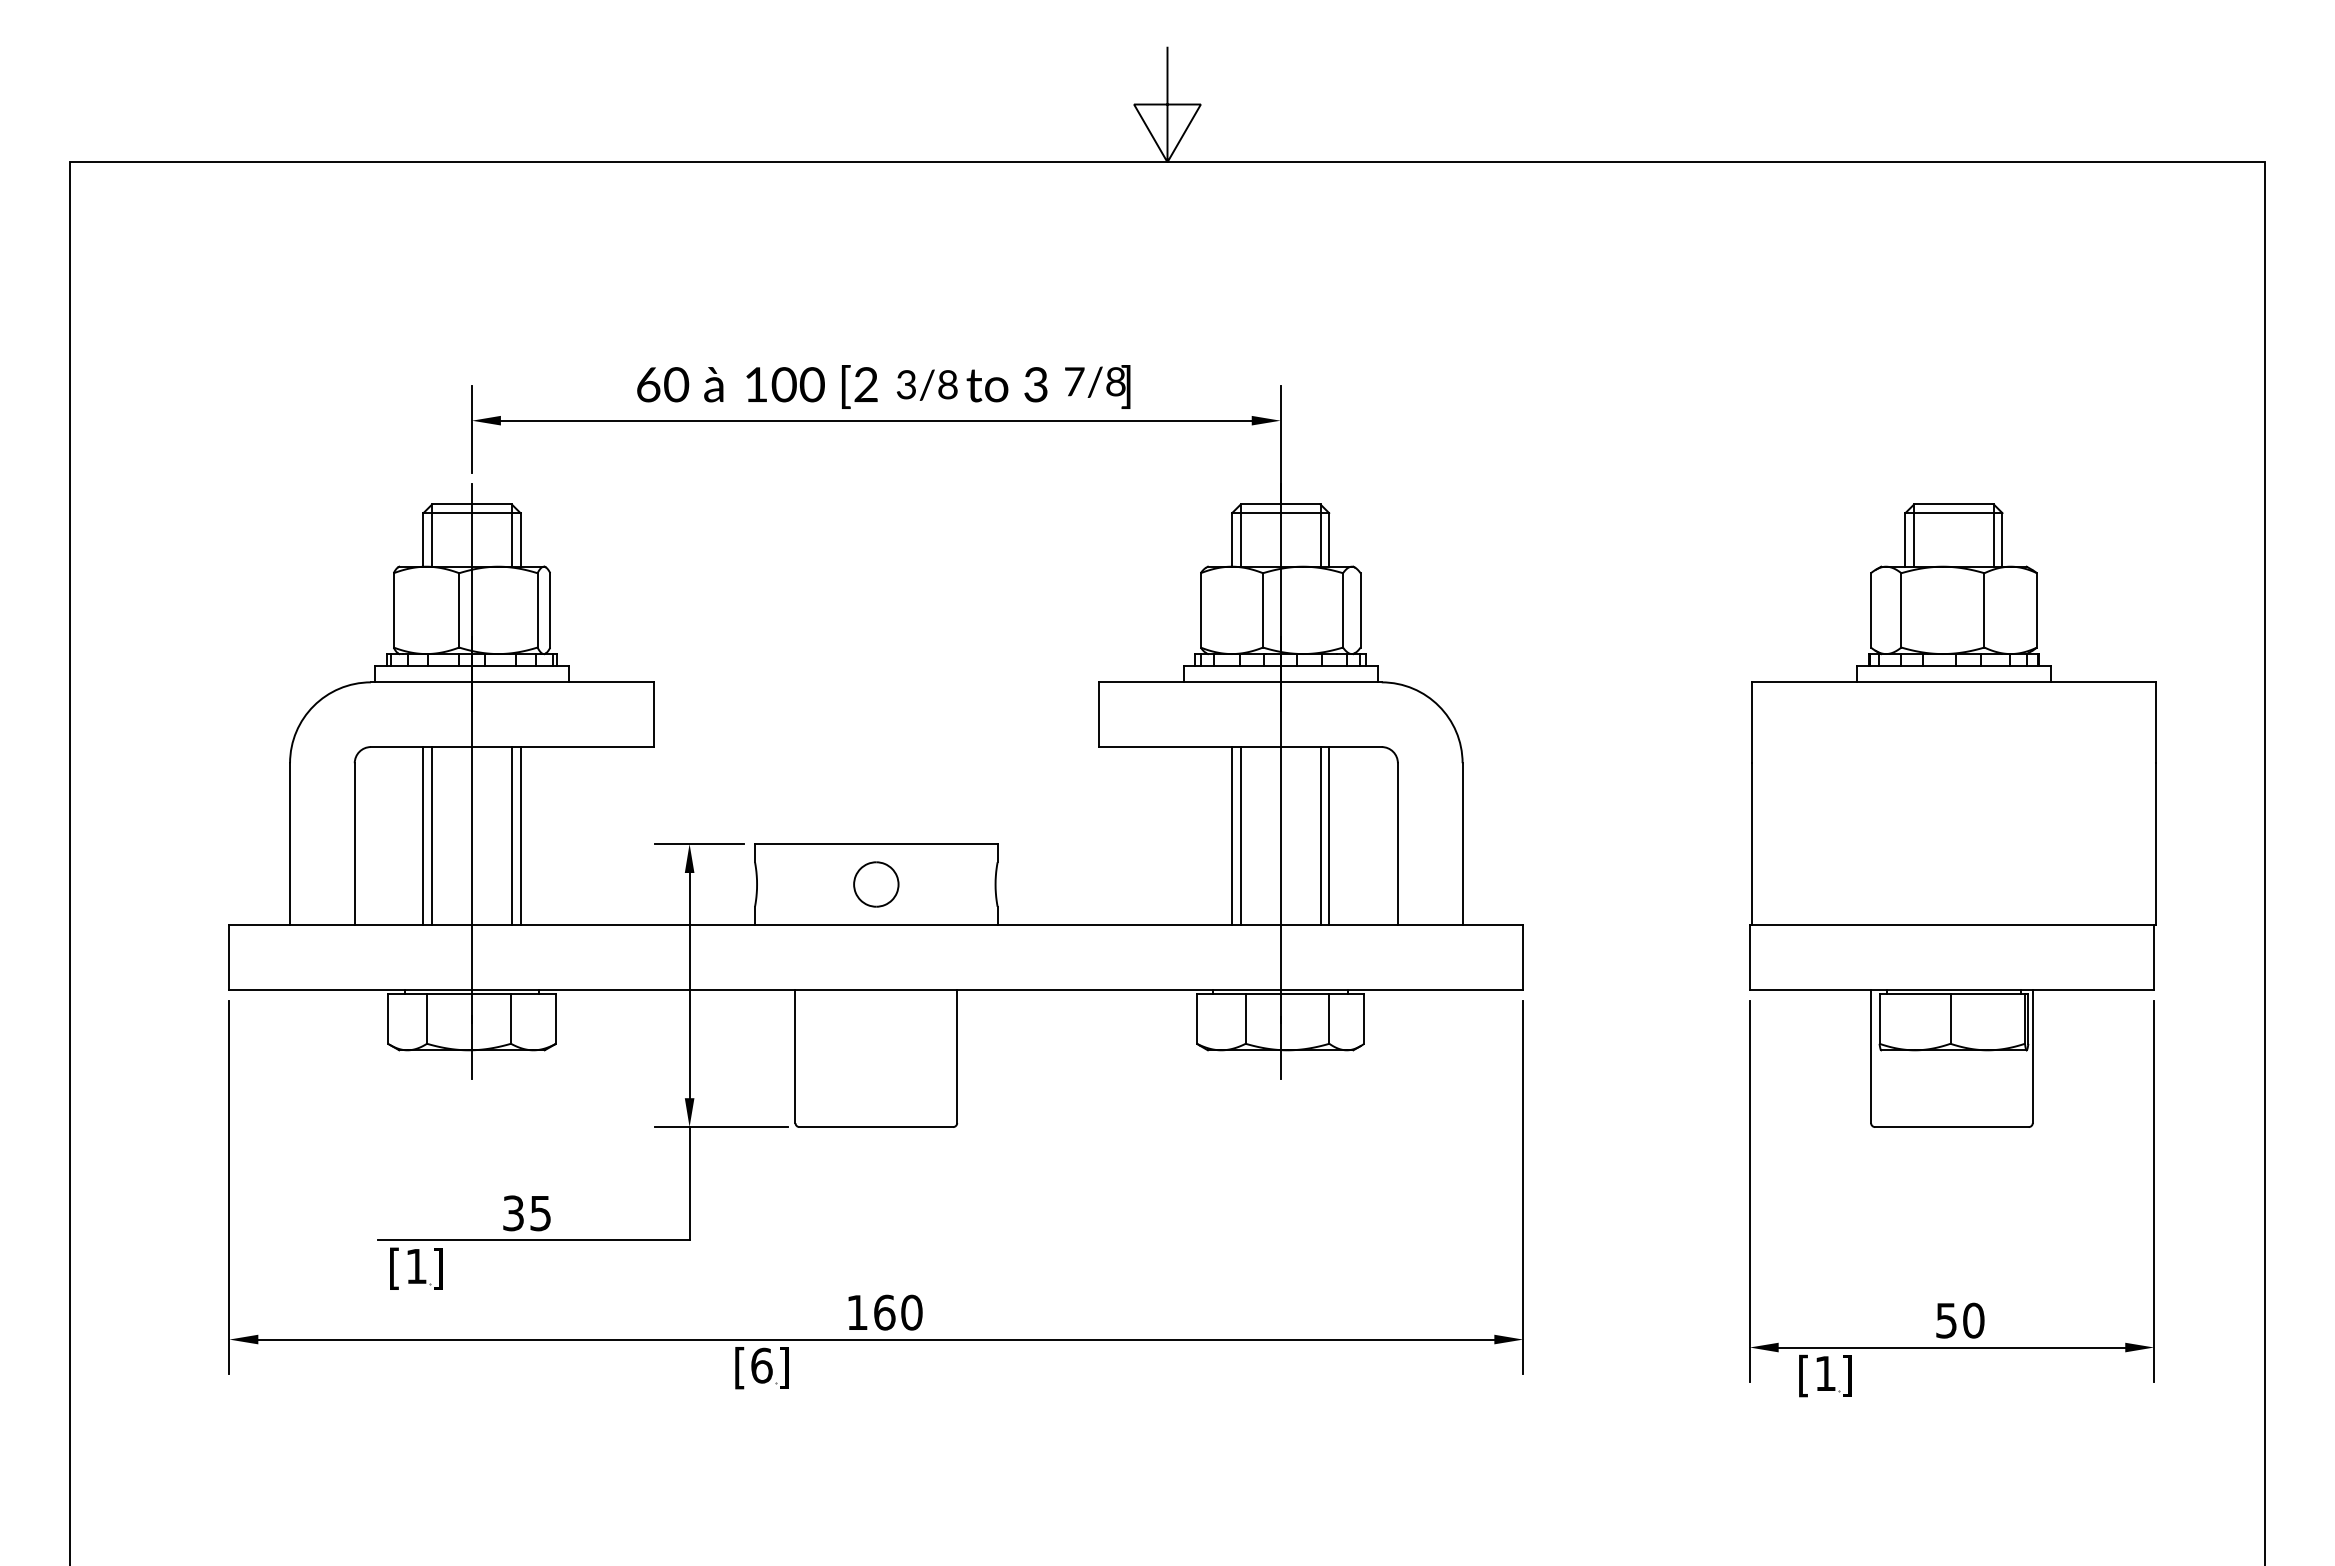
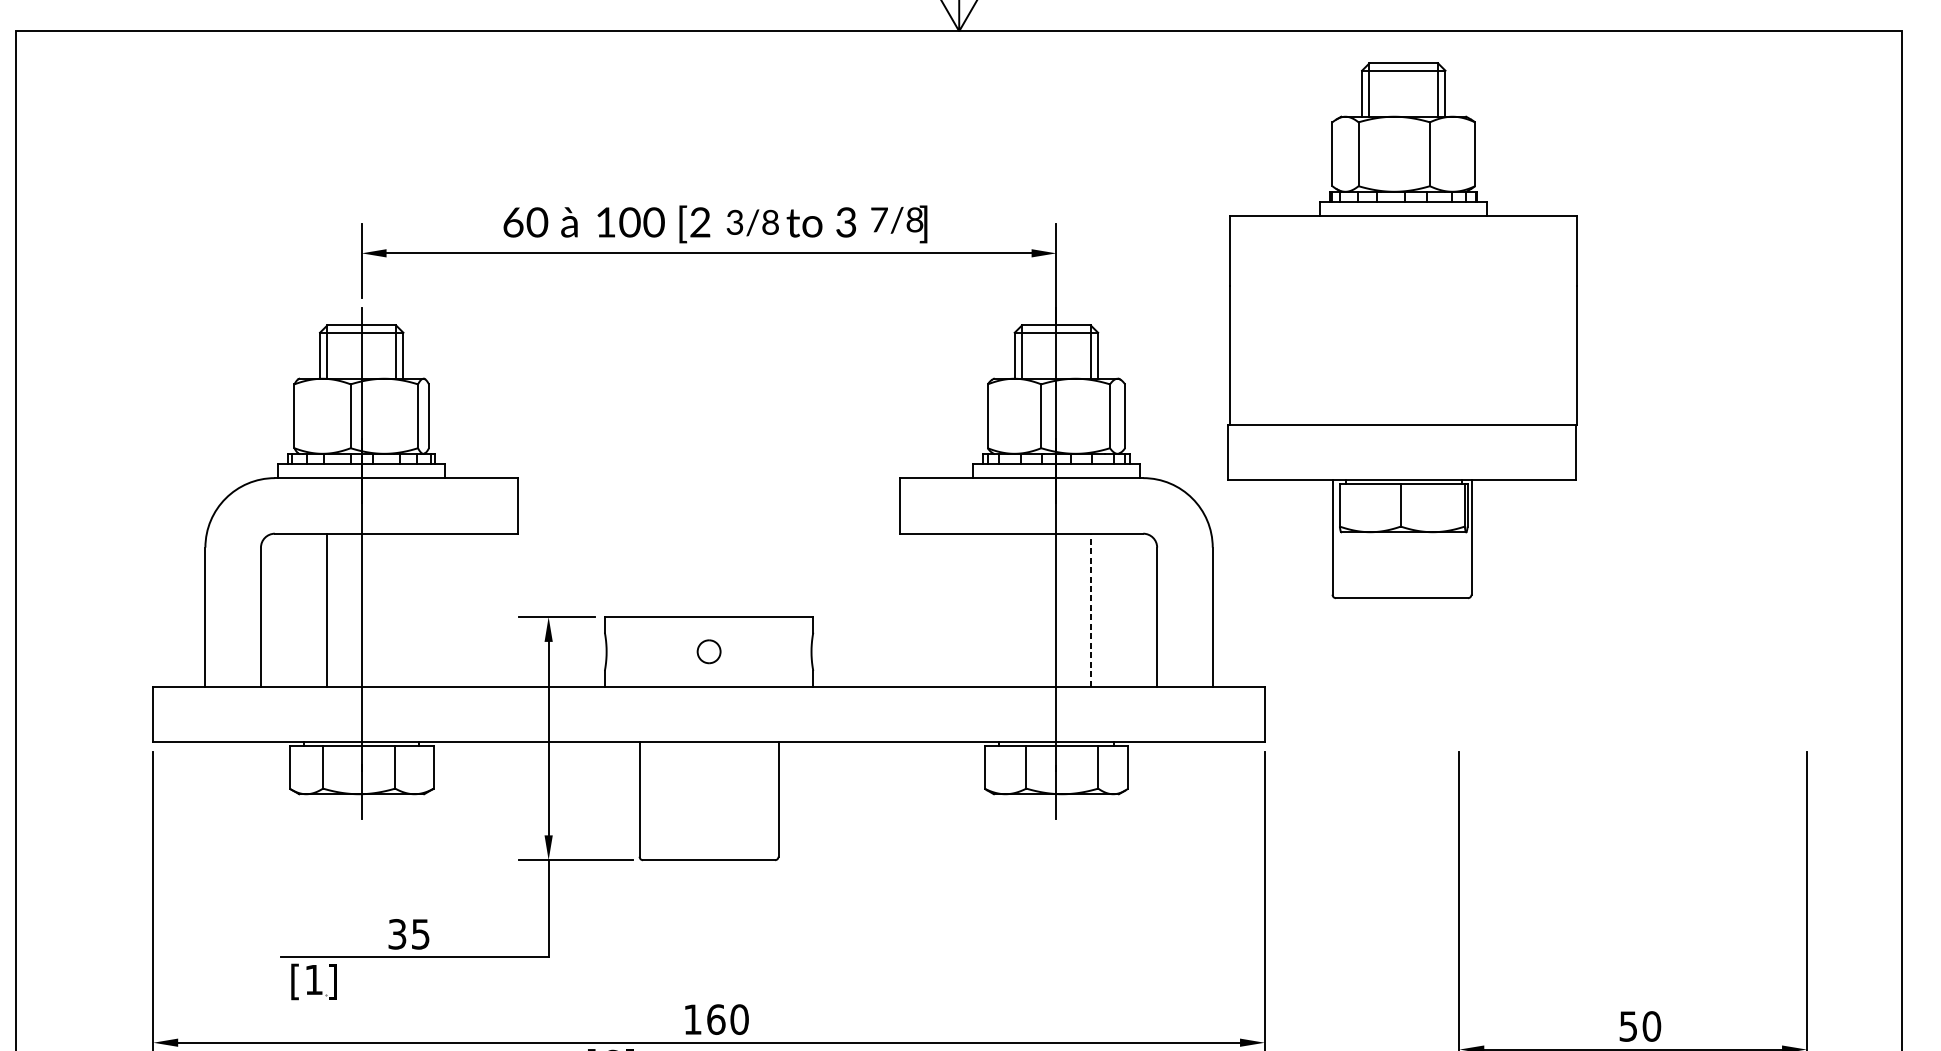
part: (1952, 815) -> (1402, 330), moved
line: (423, 835) -> (320, 609), removed
line: (512, 835) -> (396, 609), removed
line: (520, 835) -> (403, 609), removed
line: (1232, 835) -> (1015, 609), removed
line: (1240, 835) -> (1021, 609), removed
line: (1329, 835) -> (1098, 609), removed
line: (1320, 836) -> (1090, 610), solid -> dashed
part: (876, 884) -> (709, 651), size x0.6

